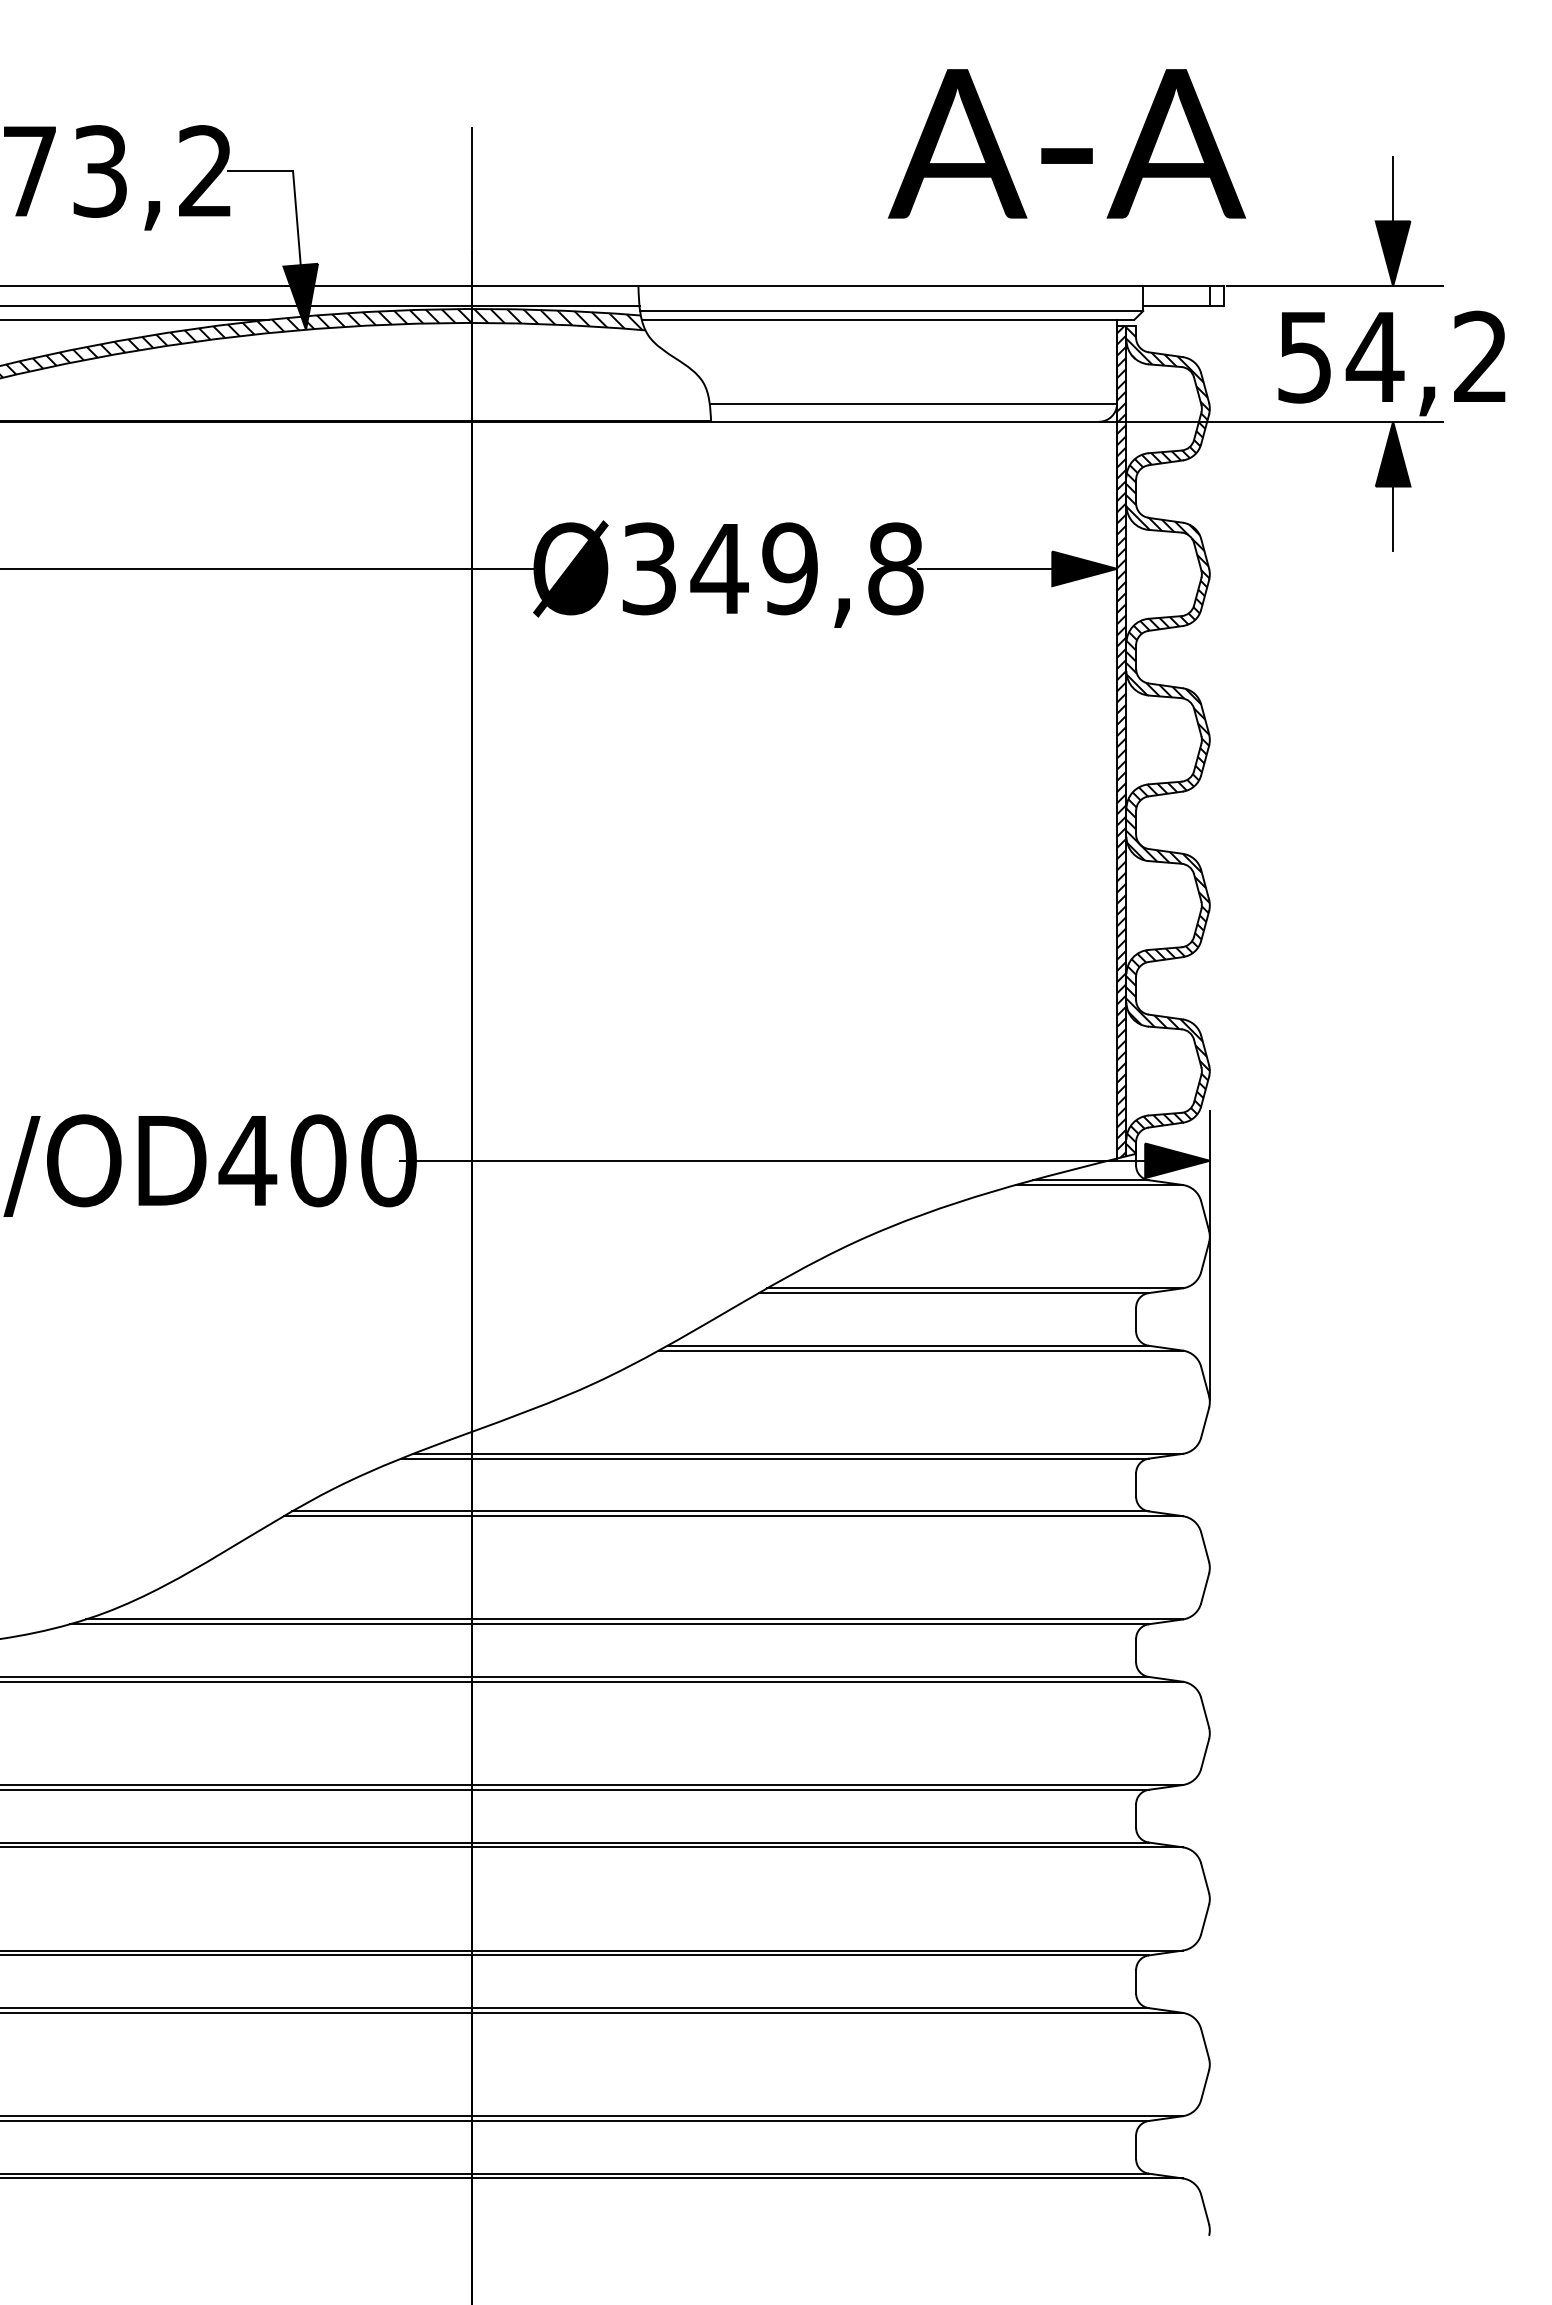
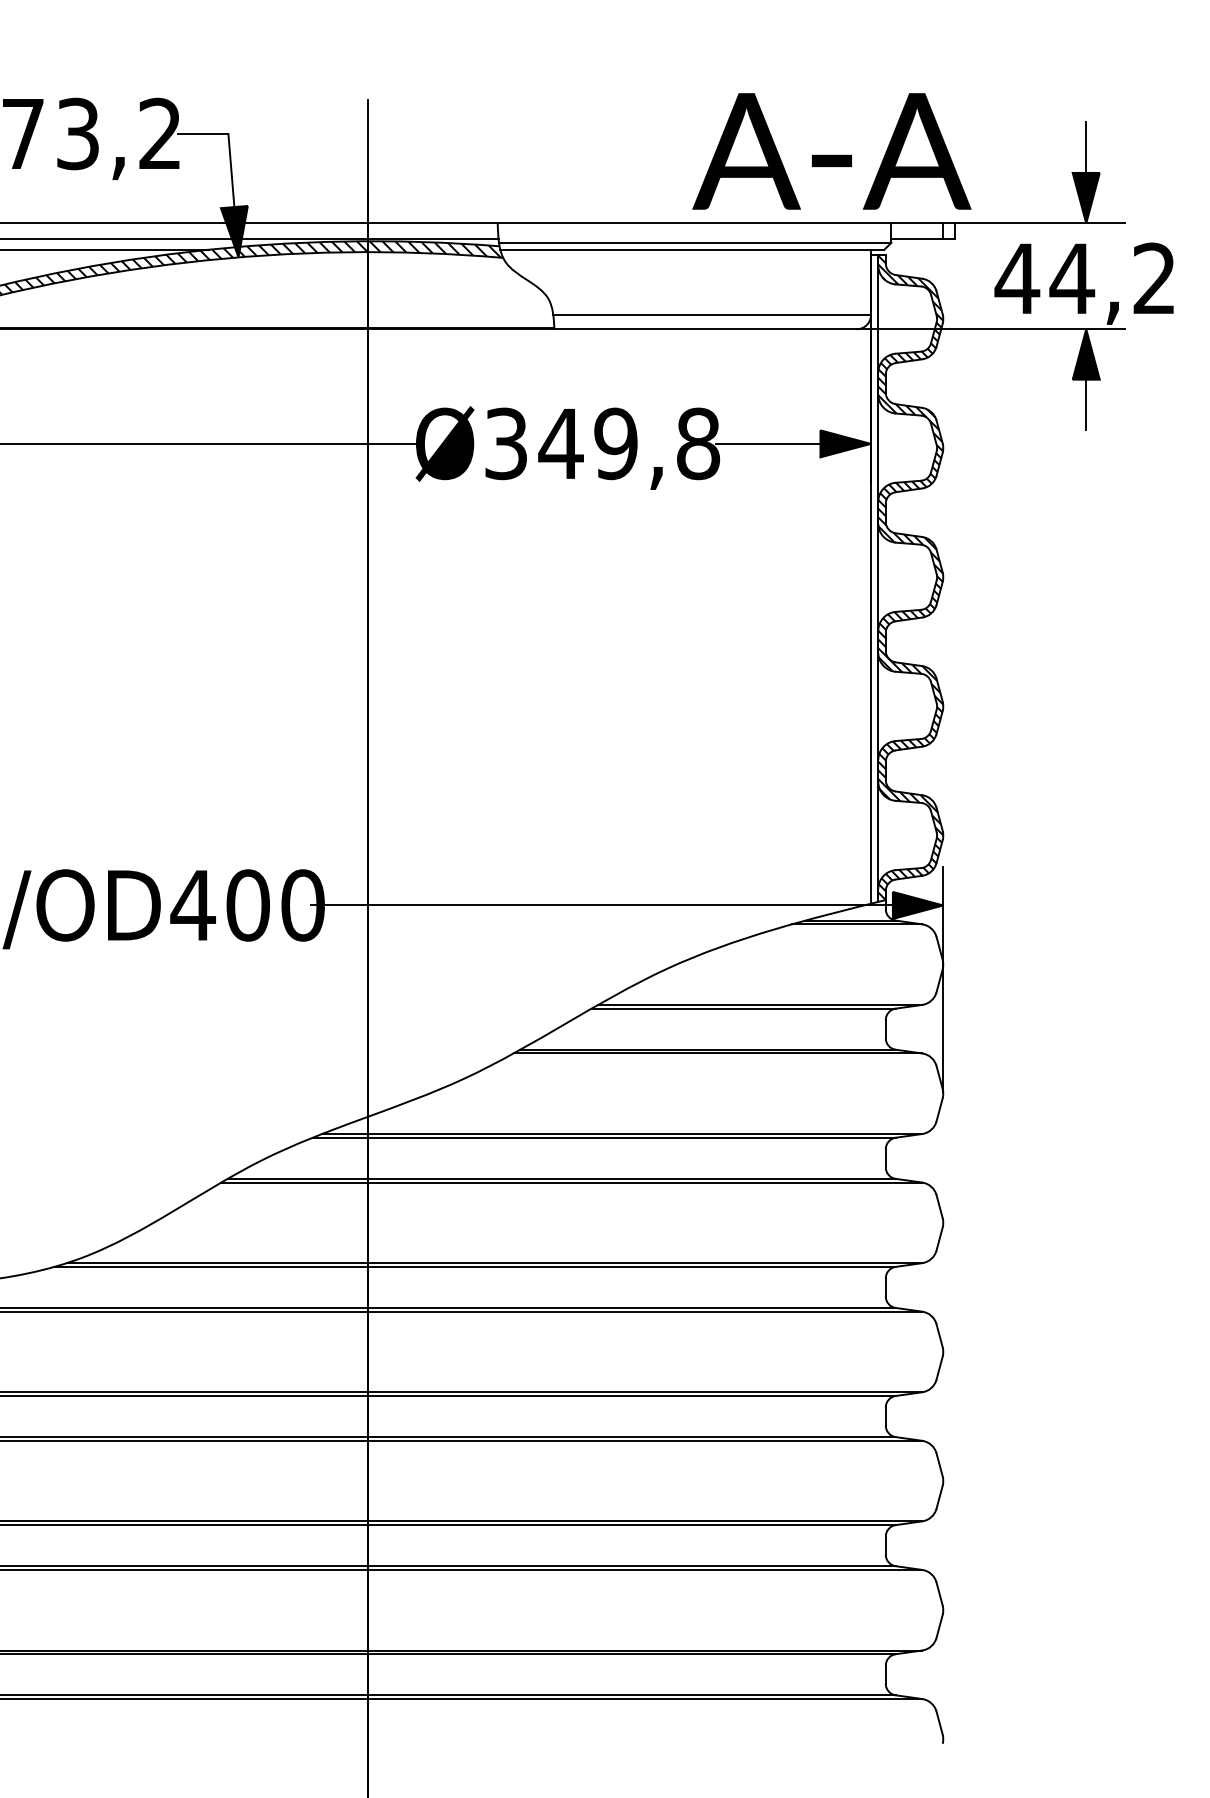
text: (1067, 143) -> (832, 151), moved
text: (1304, 357) -> (1017, 279), 54,2 -> 44,2
hatch: (1121, 741) -> (874, 578), removed

